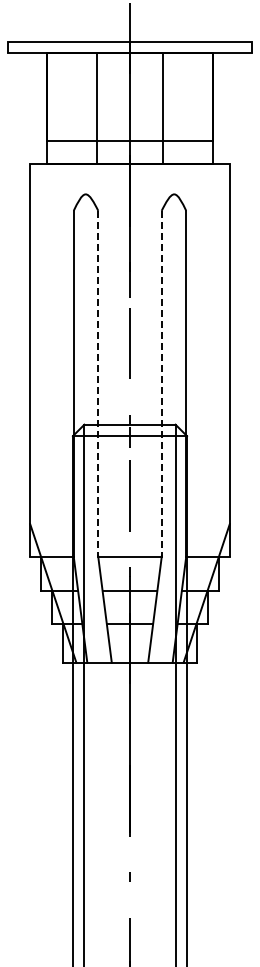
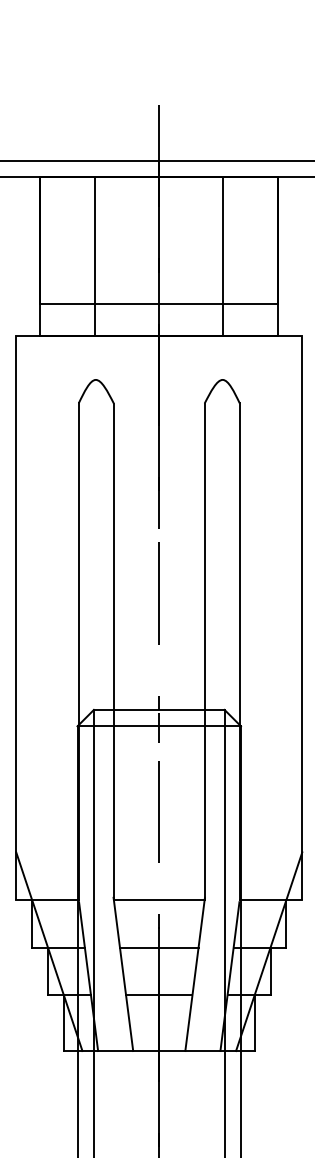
line: (97, 107) -> (95, 255), moved
line: (163, 107) -> (223, 255), moved
line: (98, 384) -> (114, 652), dashed -> solid
line: (161, 384) -> (204, 652), dashed -> solid

